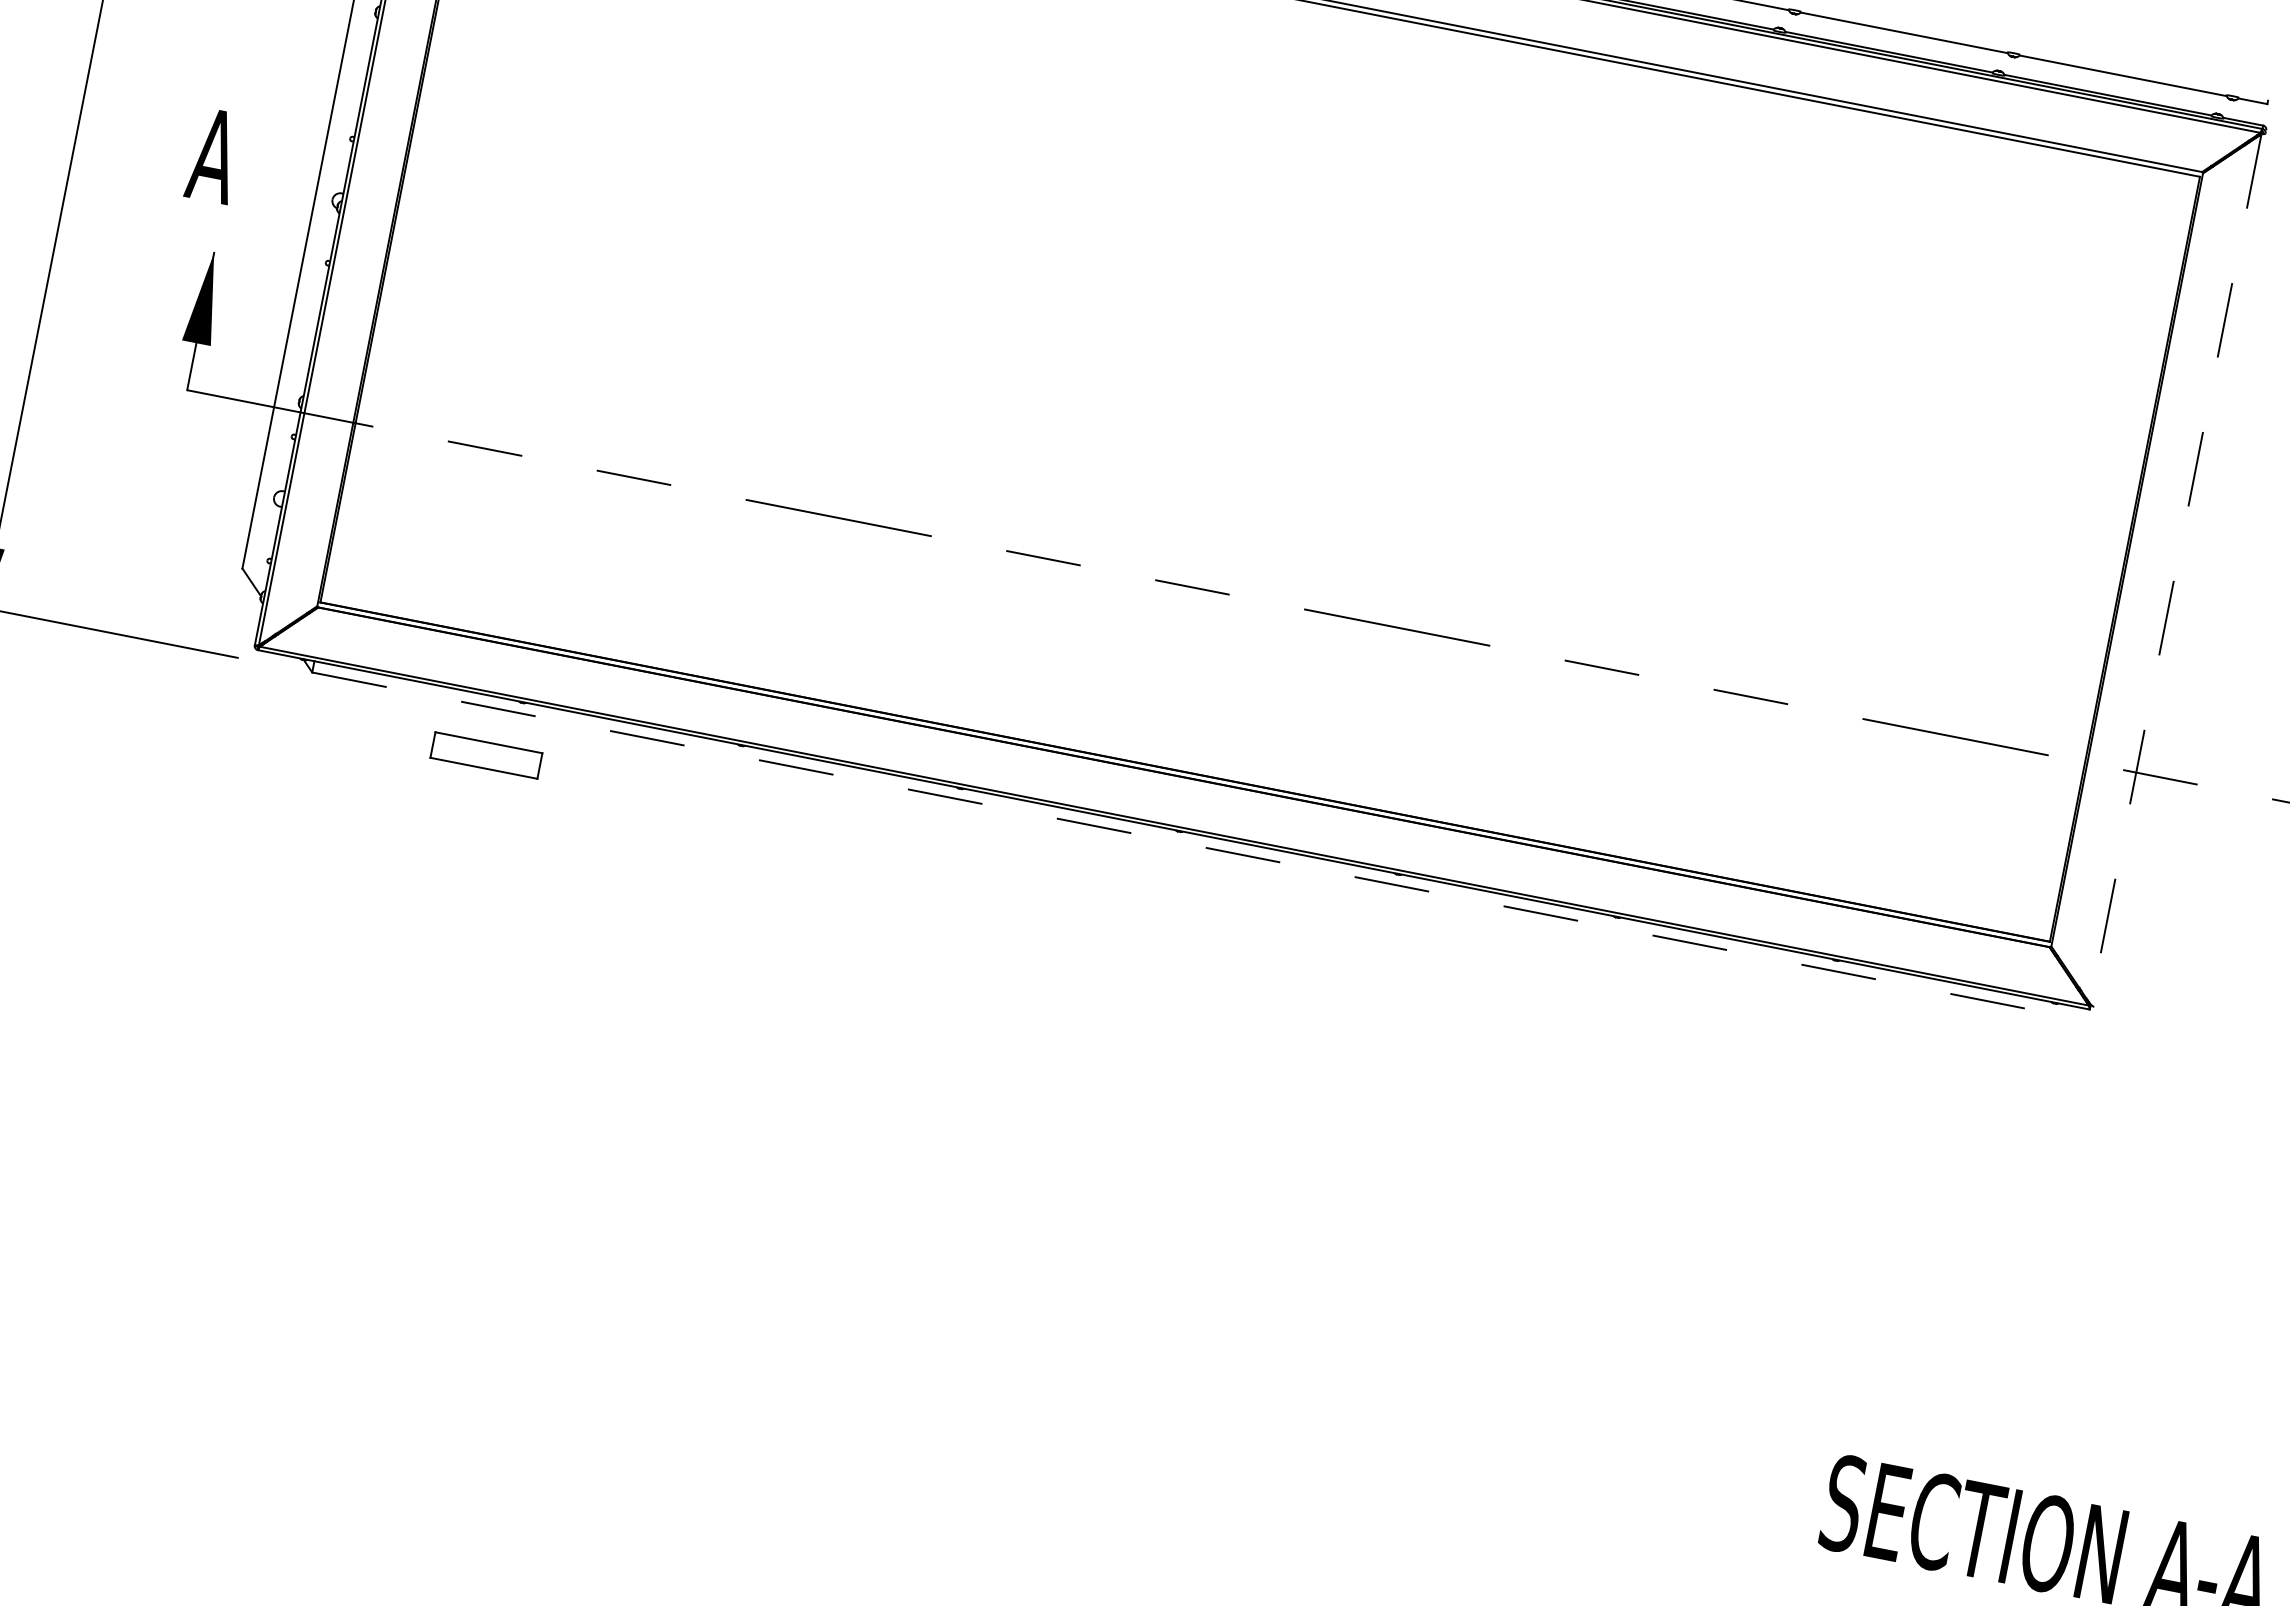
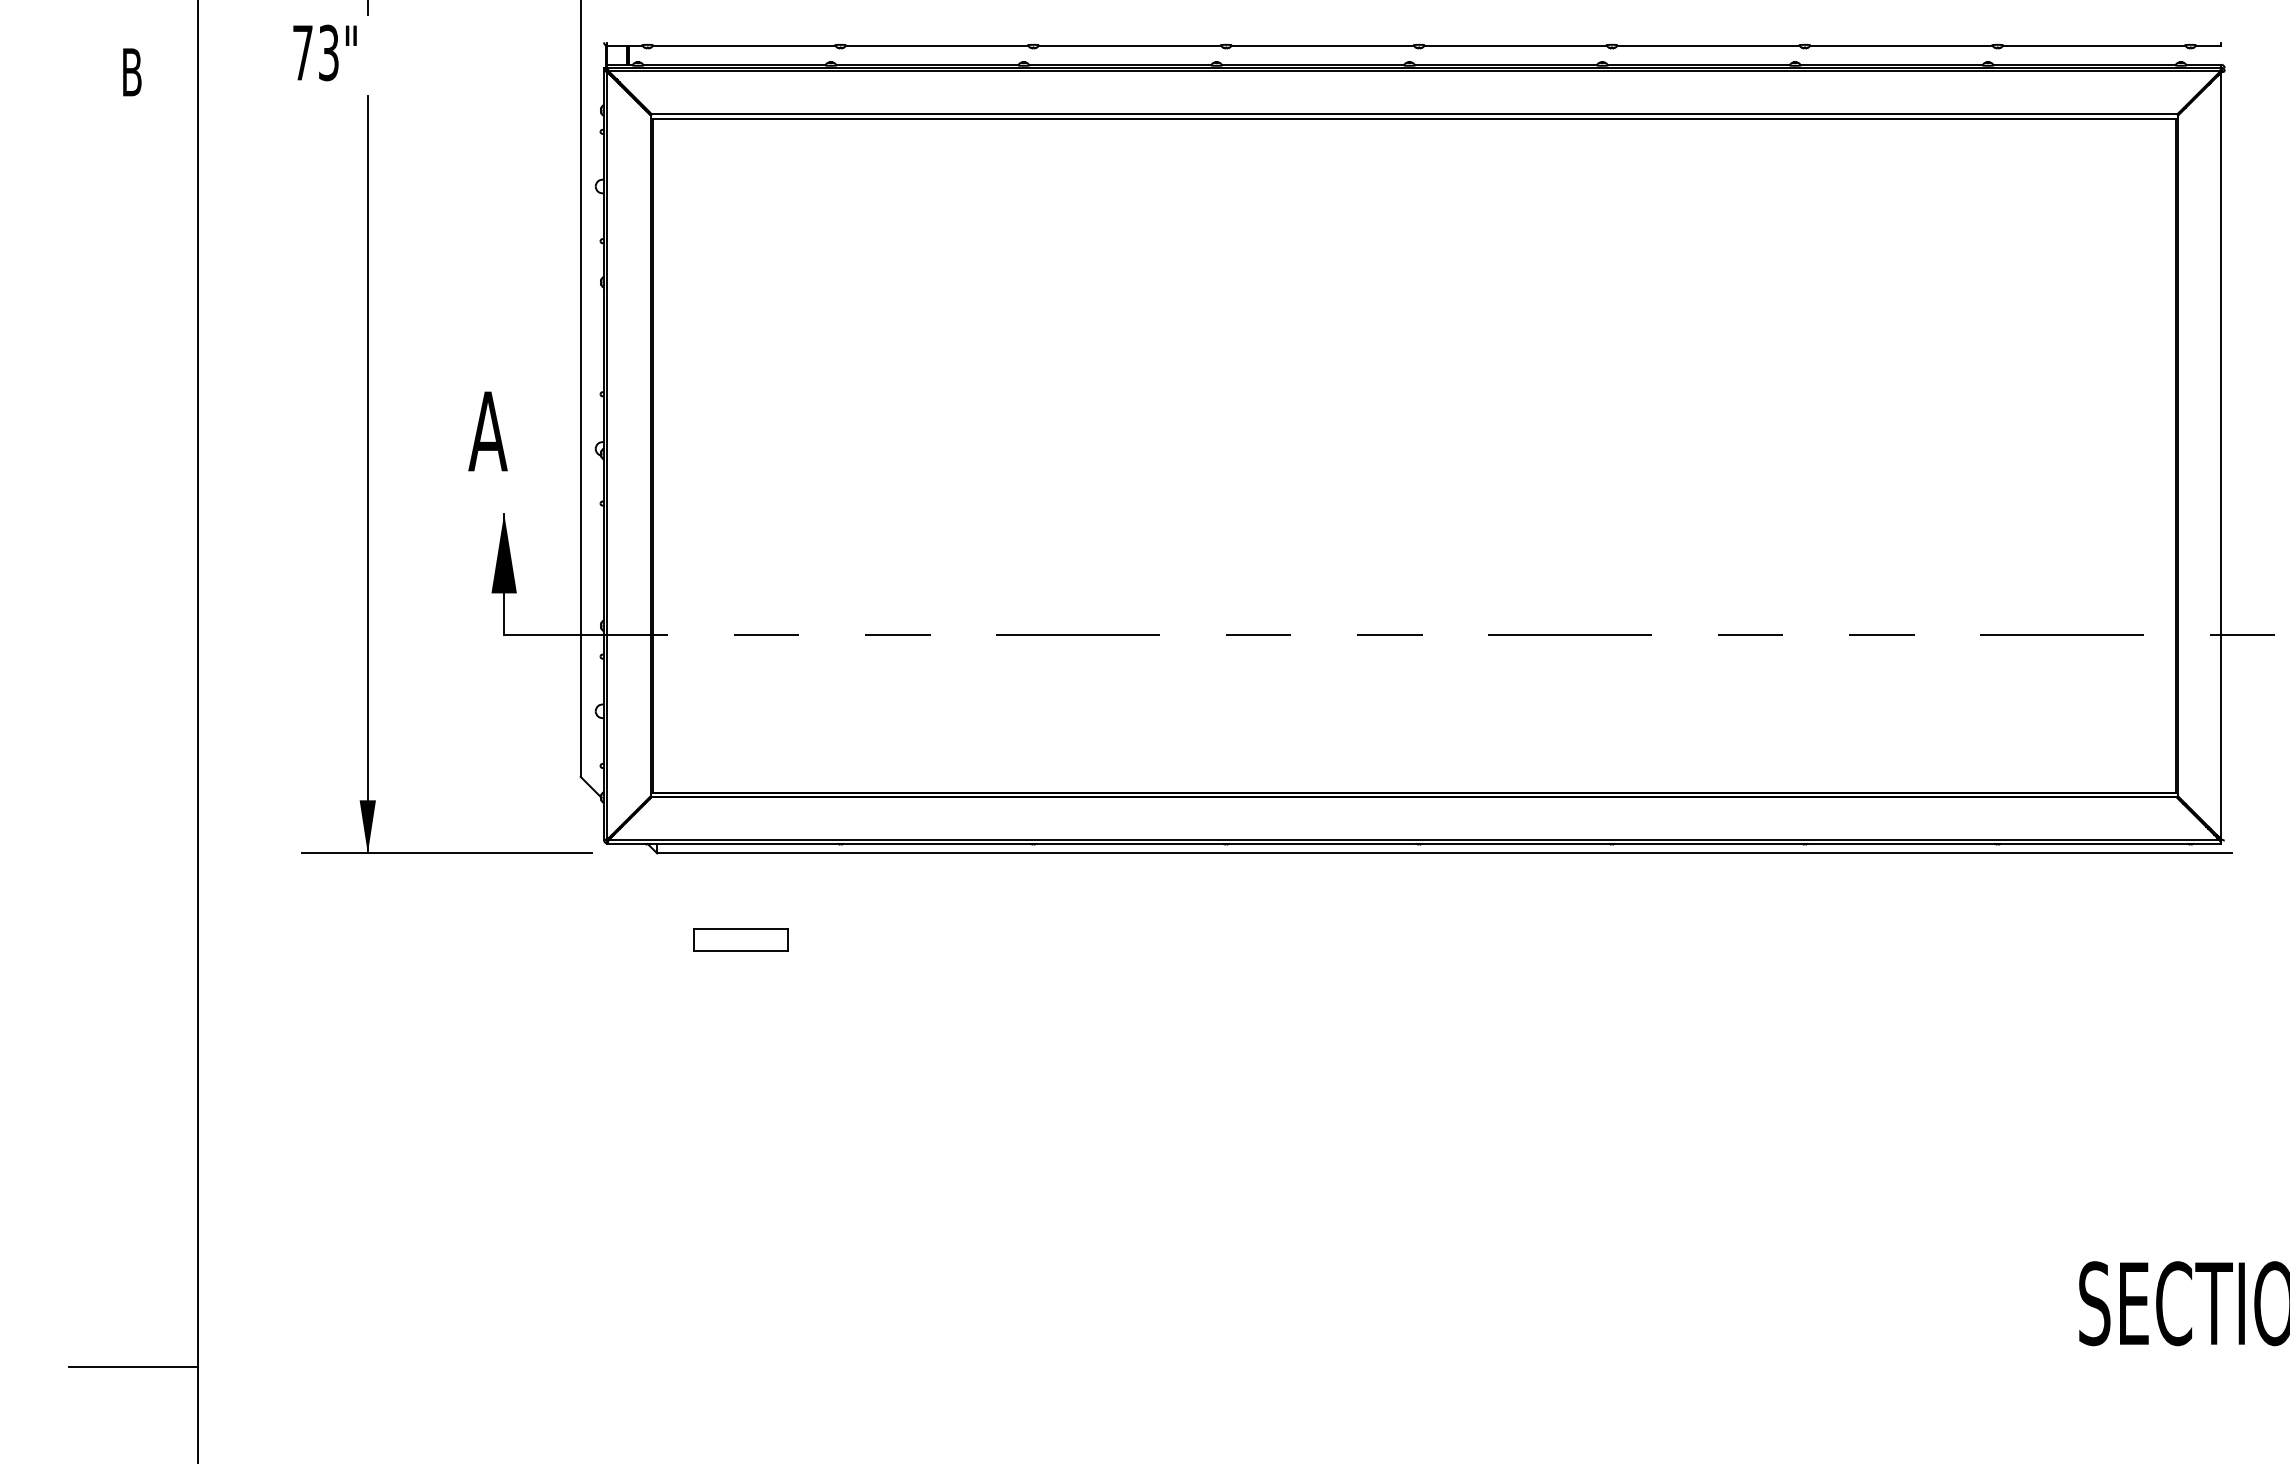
line: (2176, 569) -> (2221, 455), dashed -> solid
part: (486, 754) -> (740, 939), moved
line: (1205, 847) -> (1444, 853), dashed -> solid

